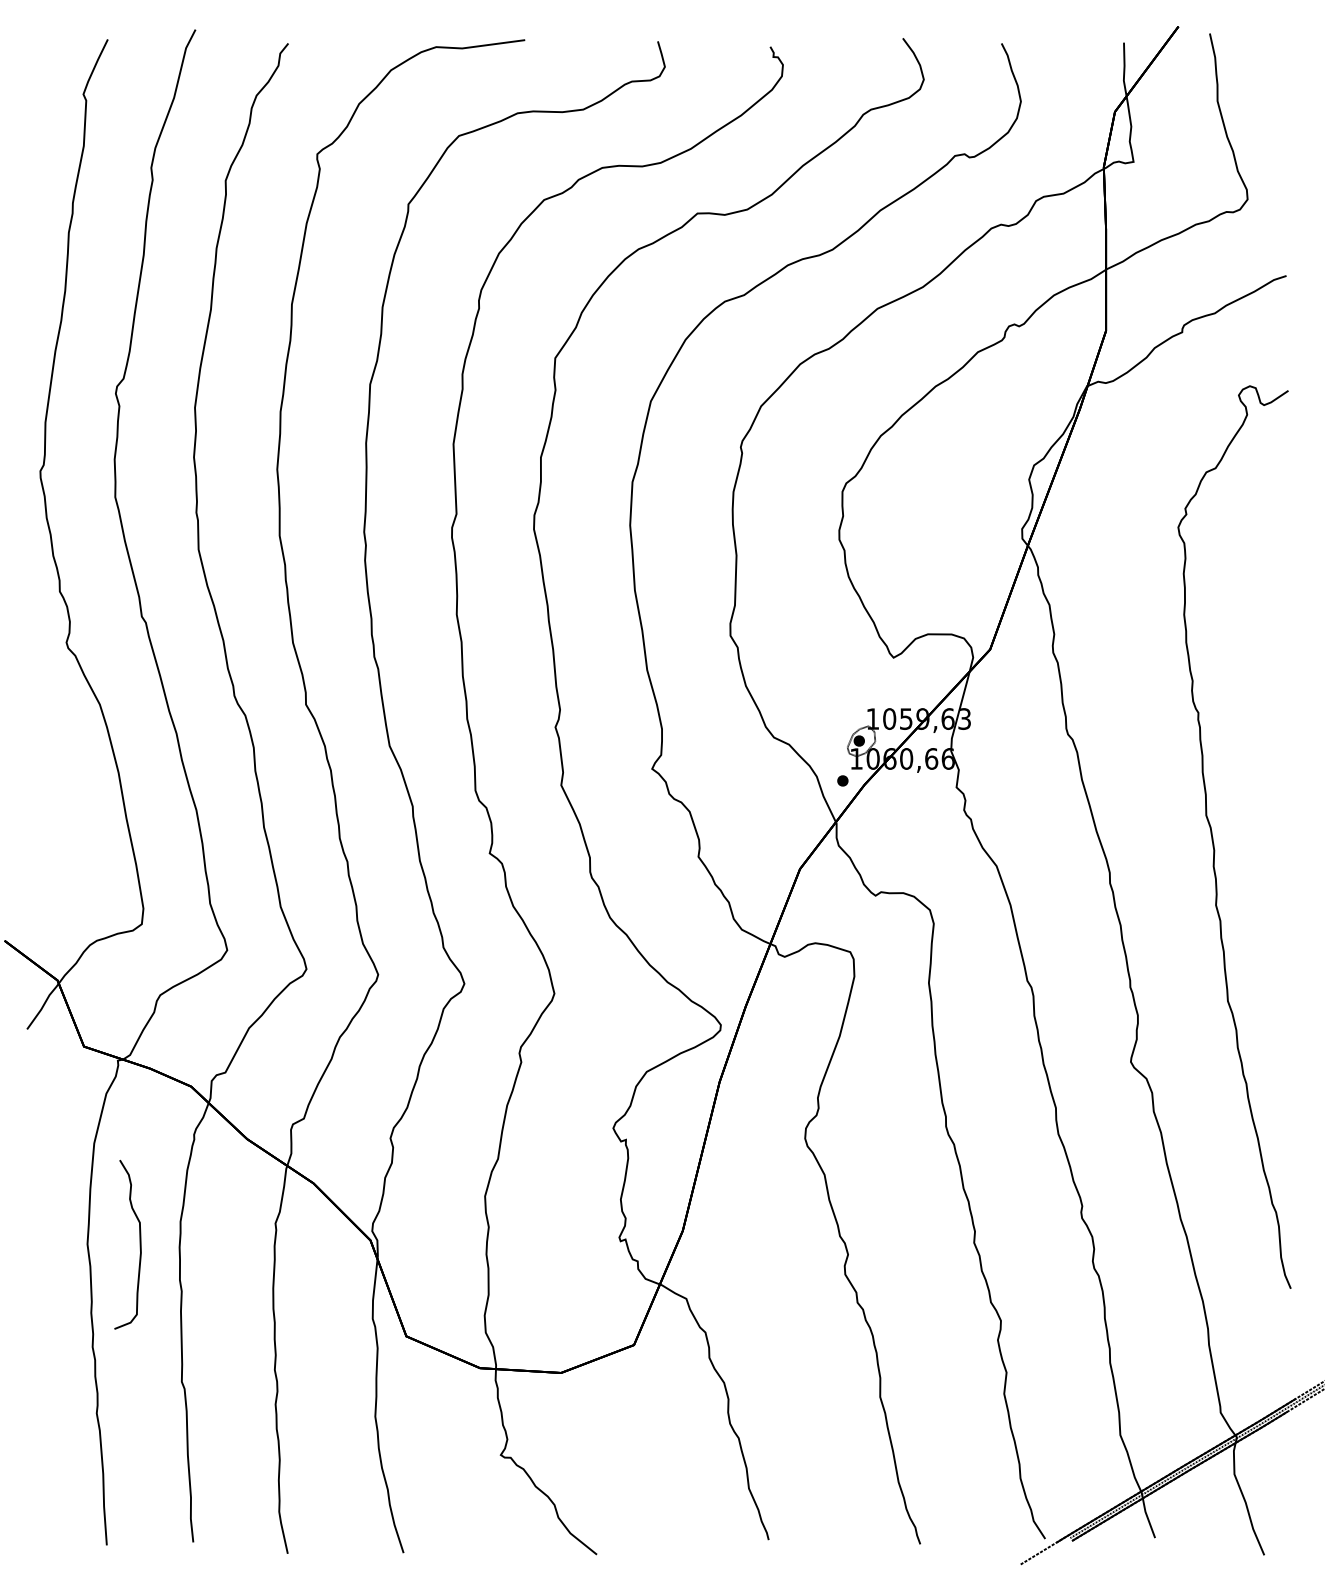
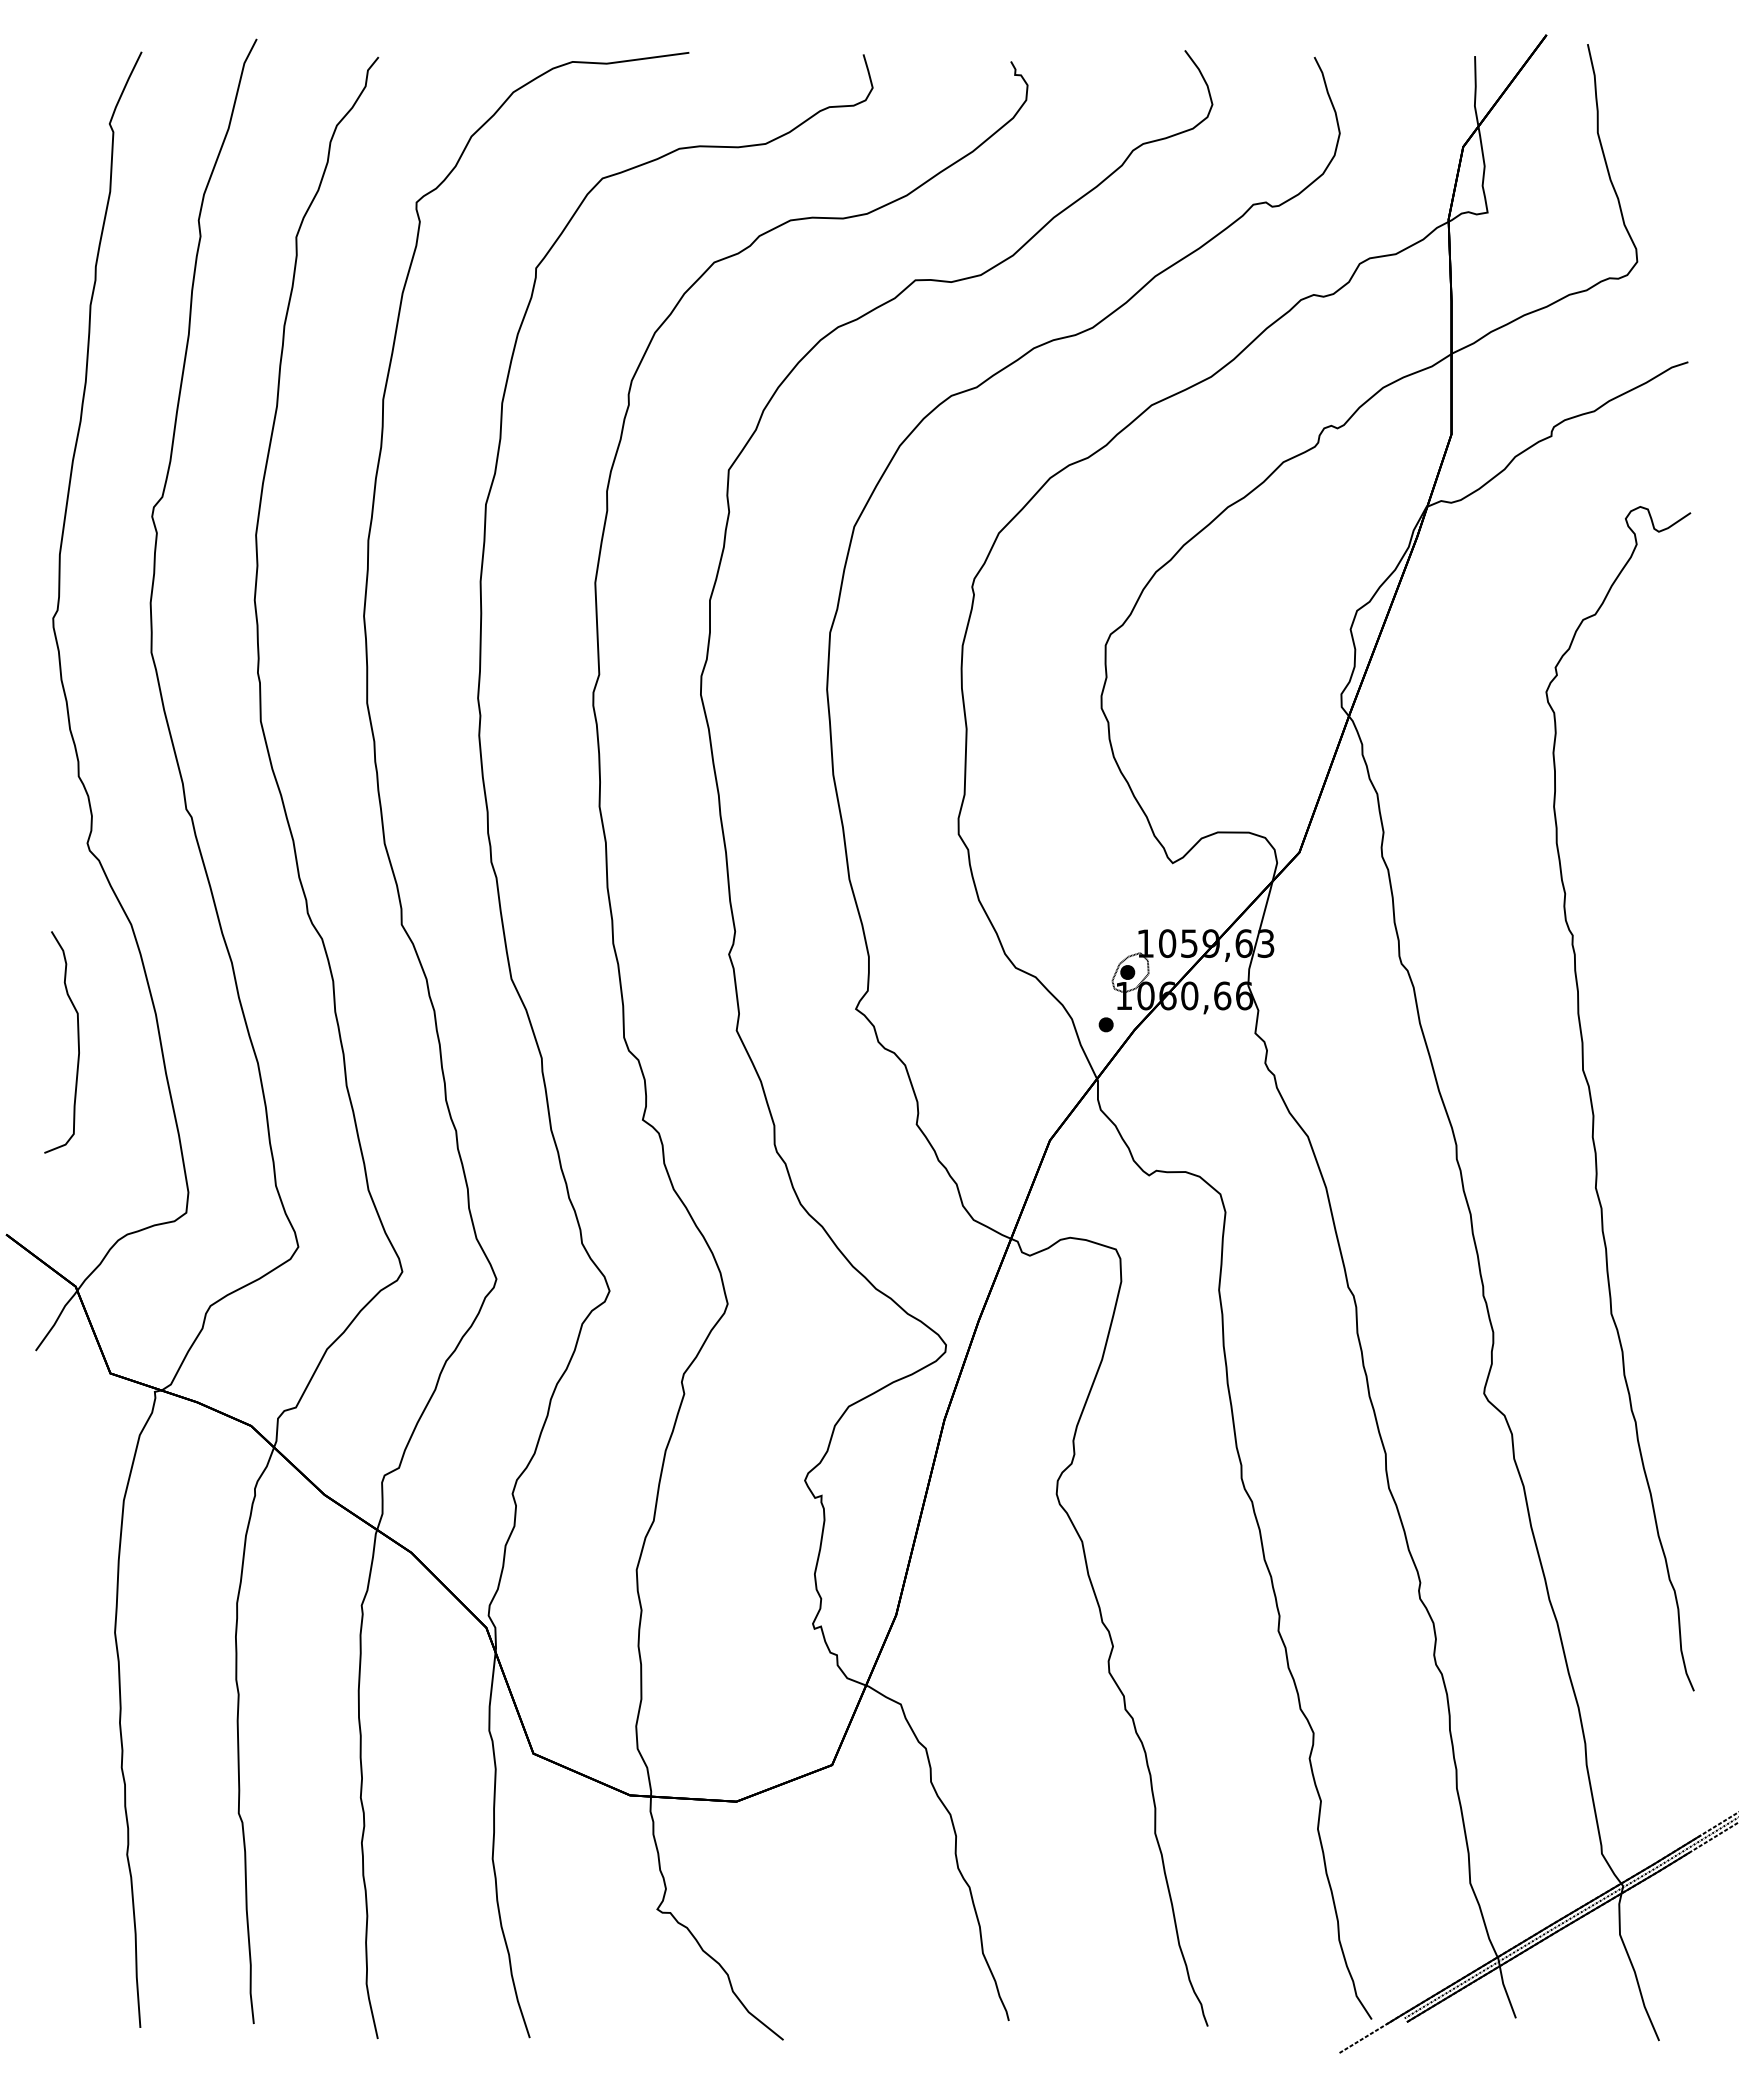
part: (139, 1244) -> (77, 1042), moved

